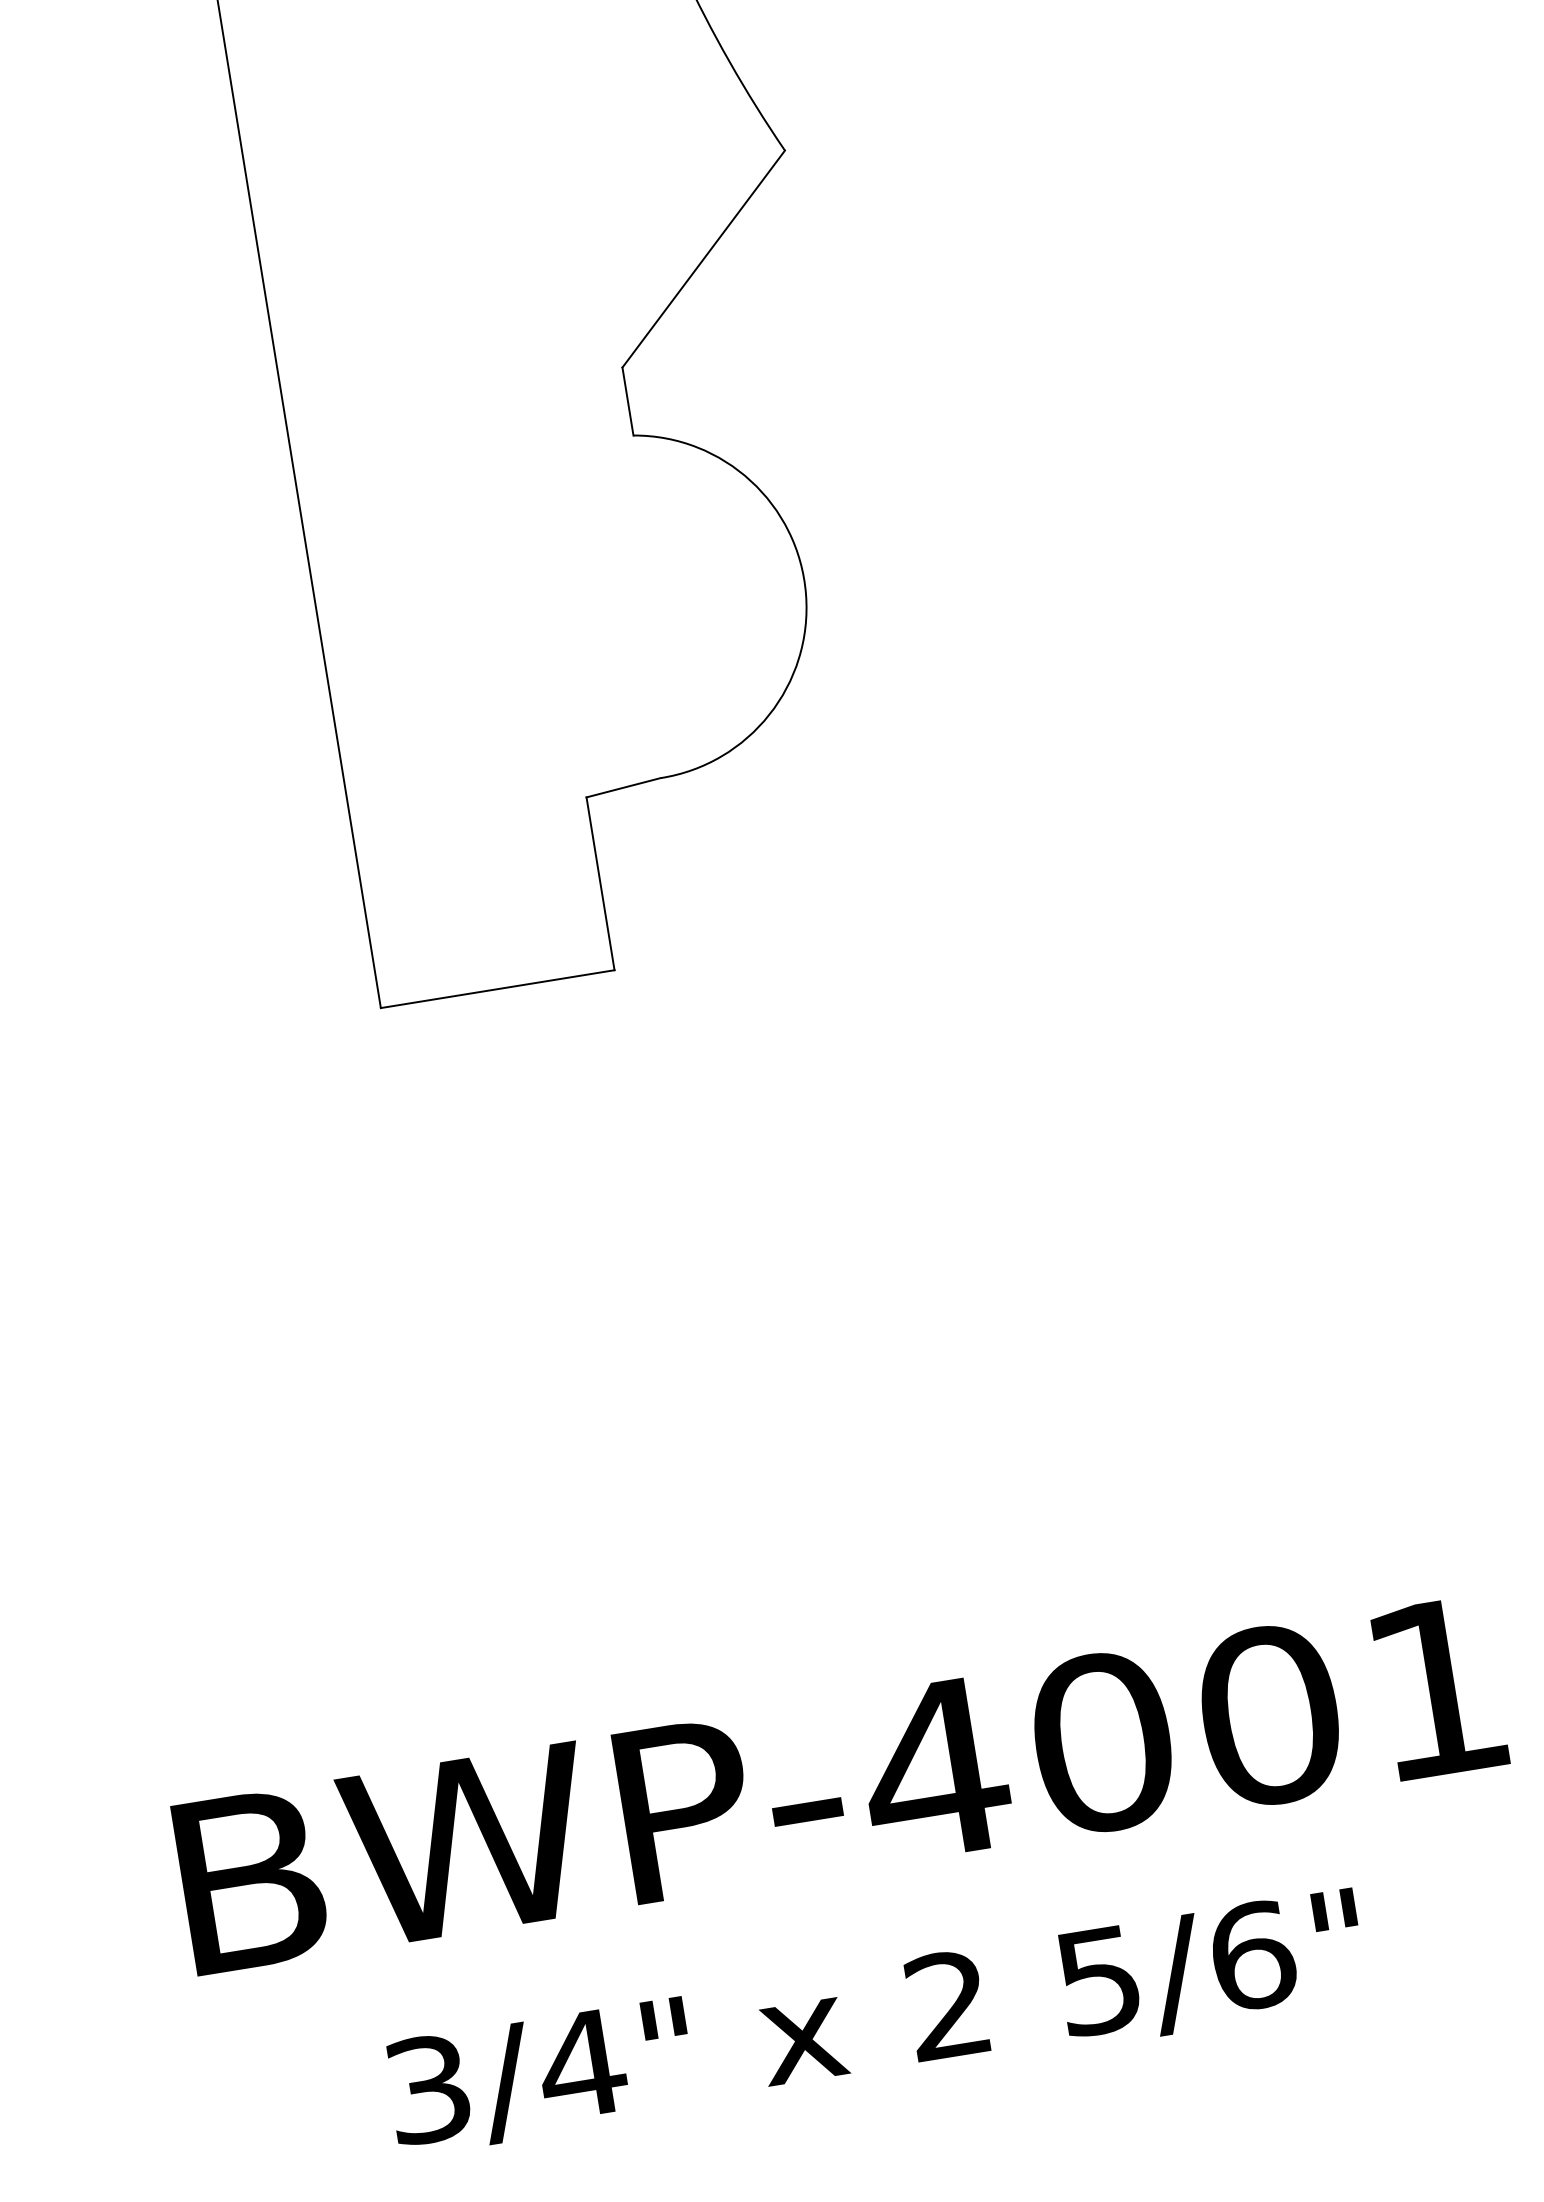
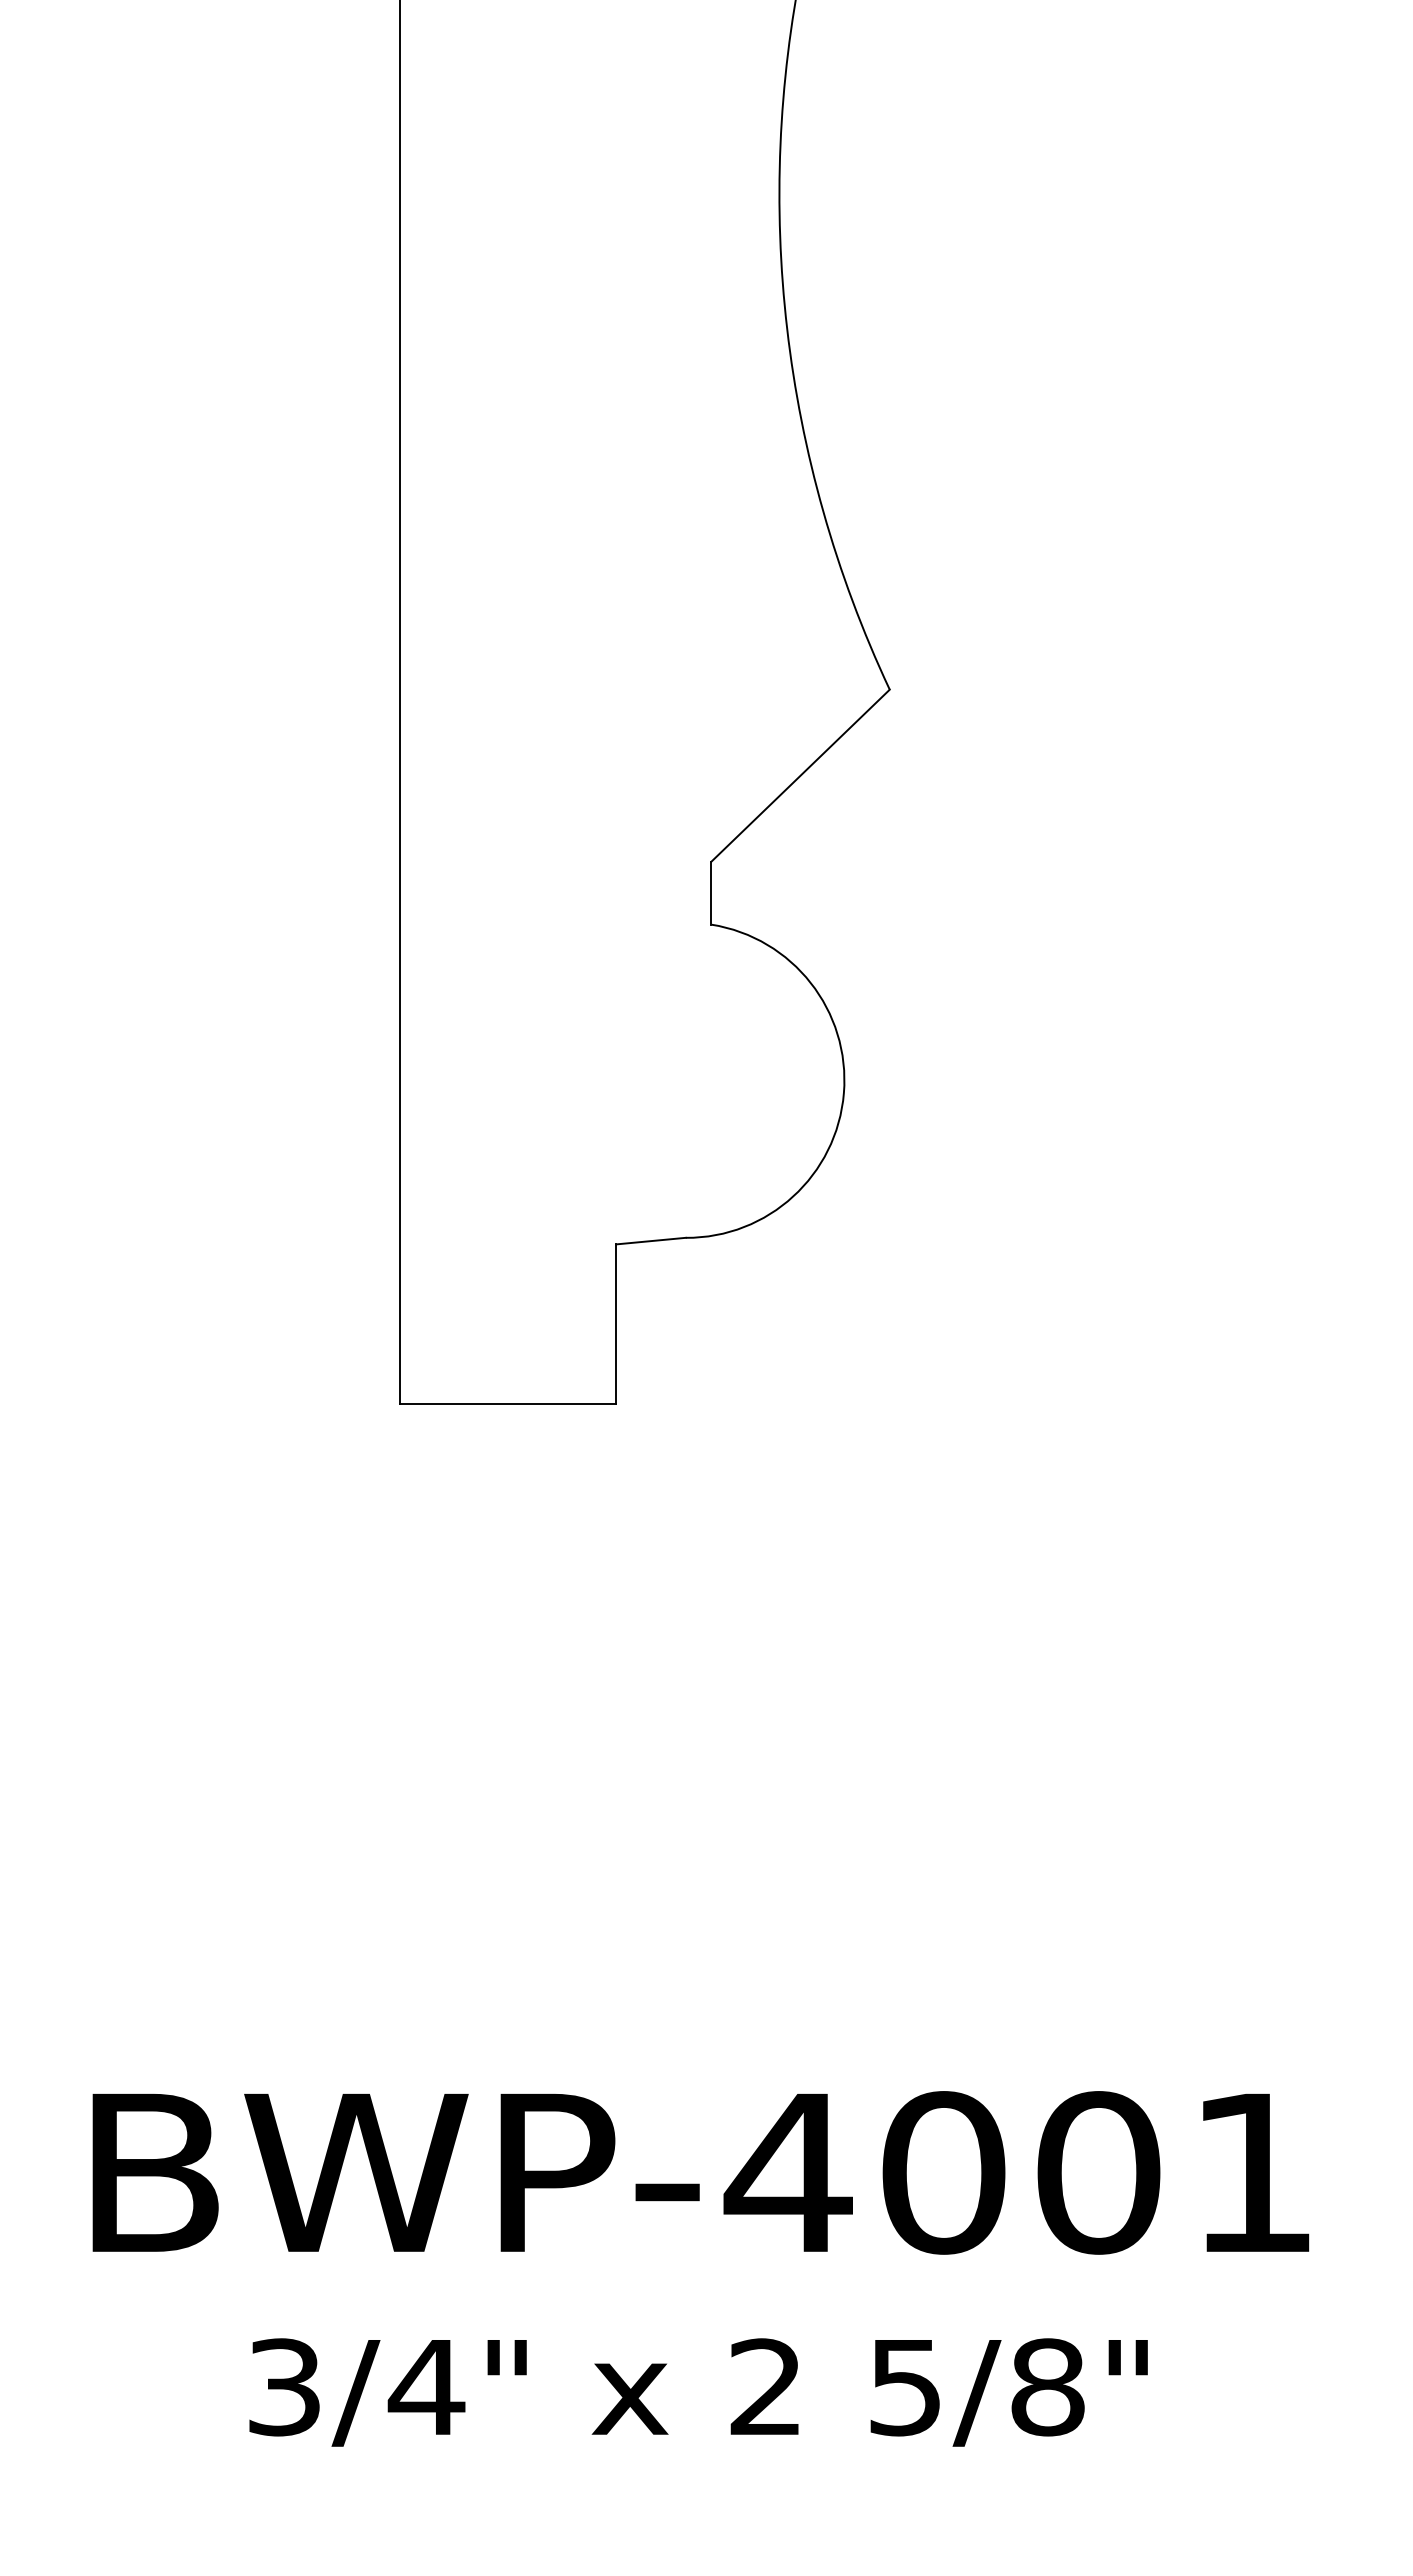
text: (1253, 1956) -> (1048, 2387), 5/6" -> 5/8"

